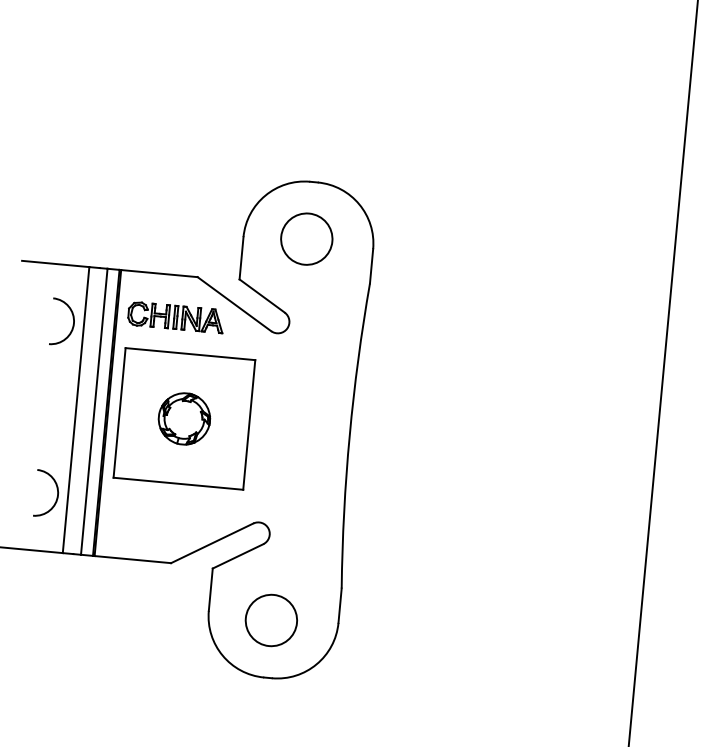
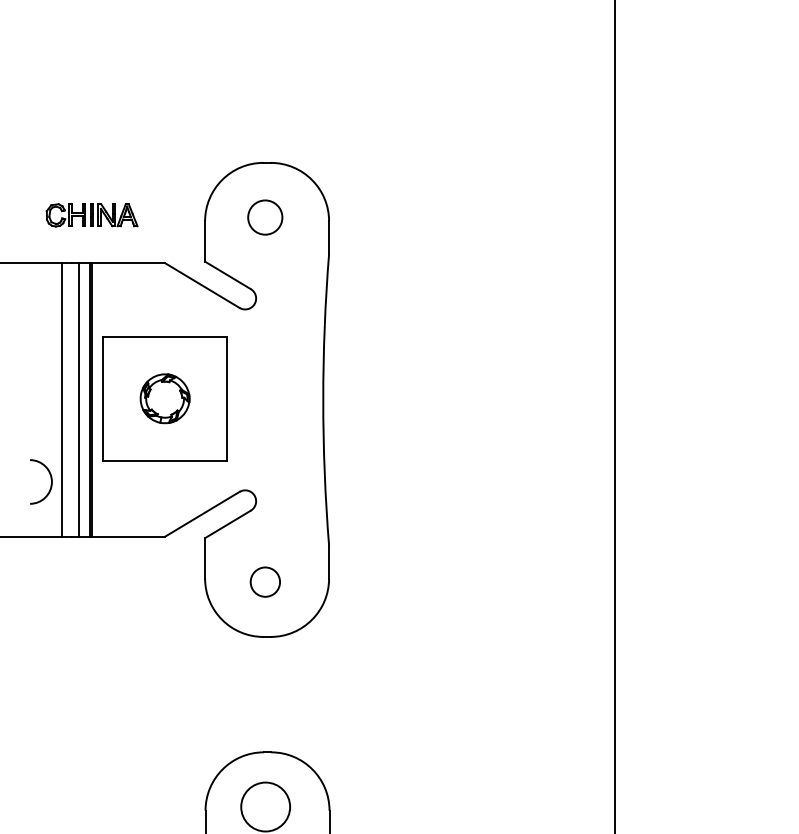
circle: (305, 239) -> (264, 217), size x0.7
part: (175, 317) -> (91, 215), moved
arc: (72, 320) -> (50, 315), removed
circle: (271, 619) -> (265, 581), size x0.6

